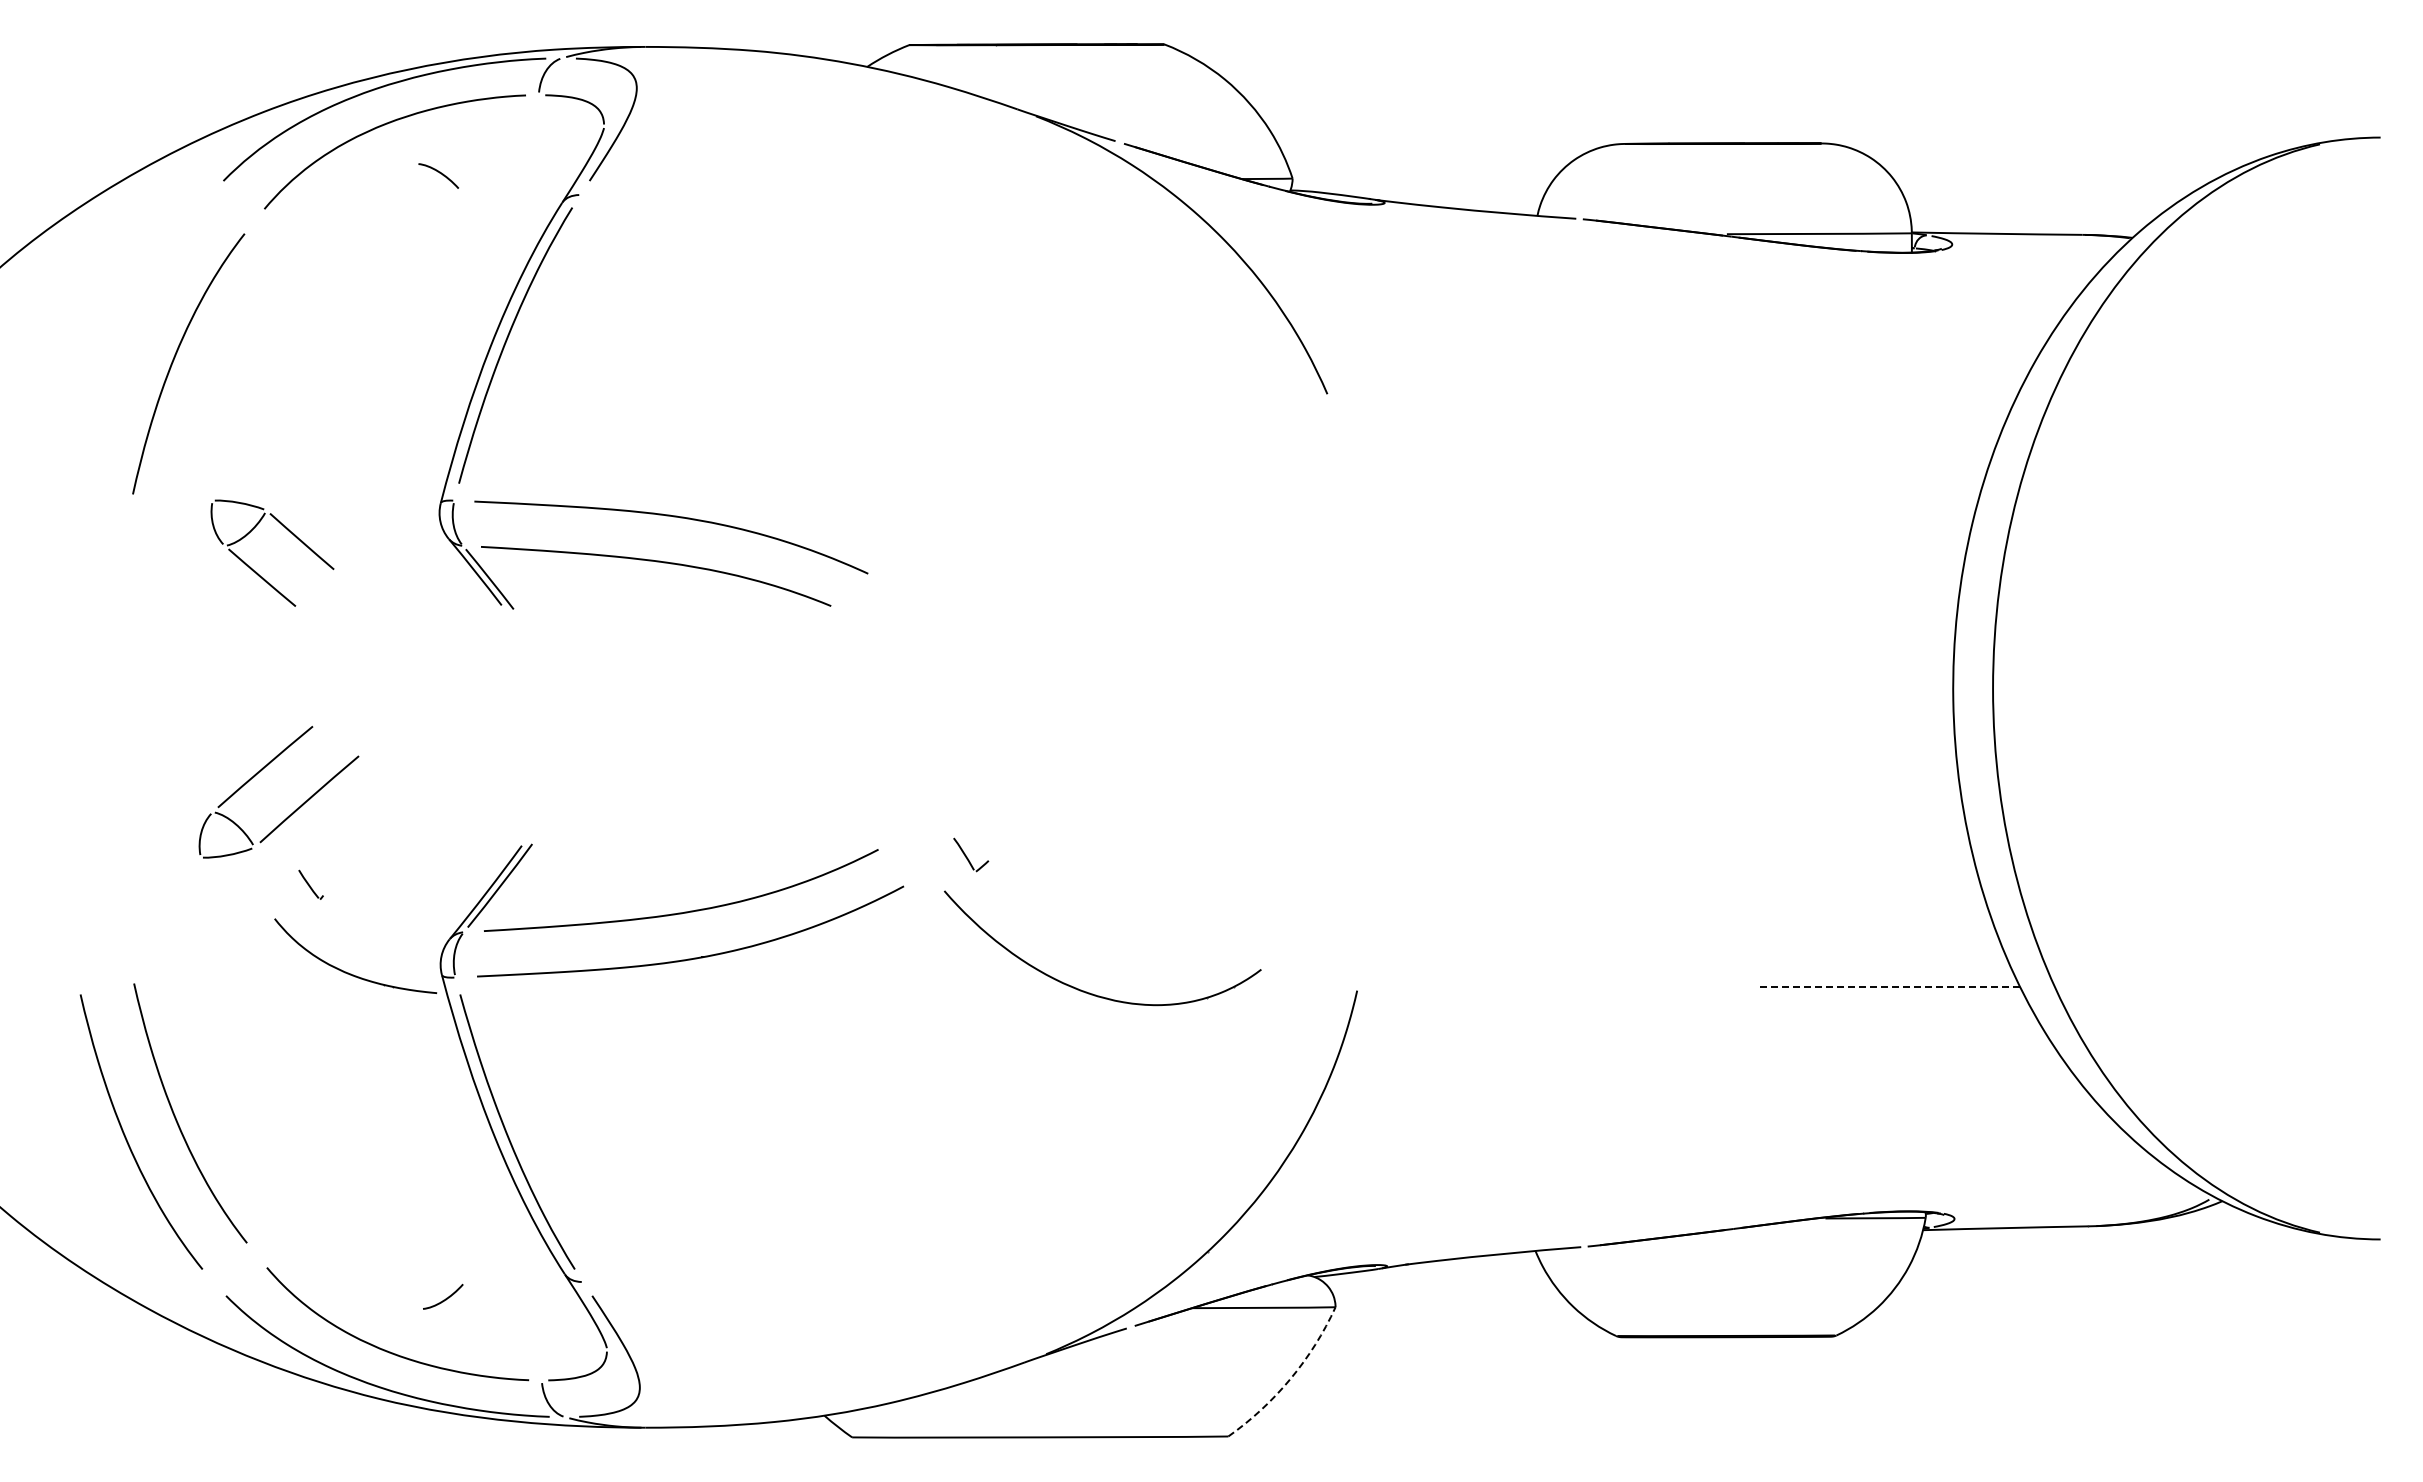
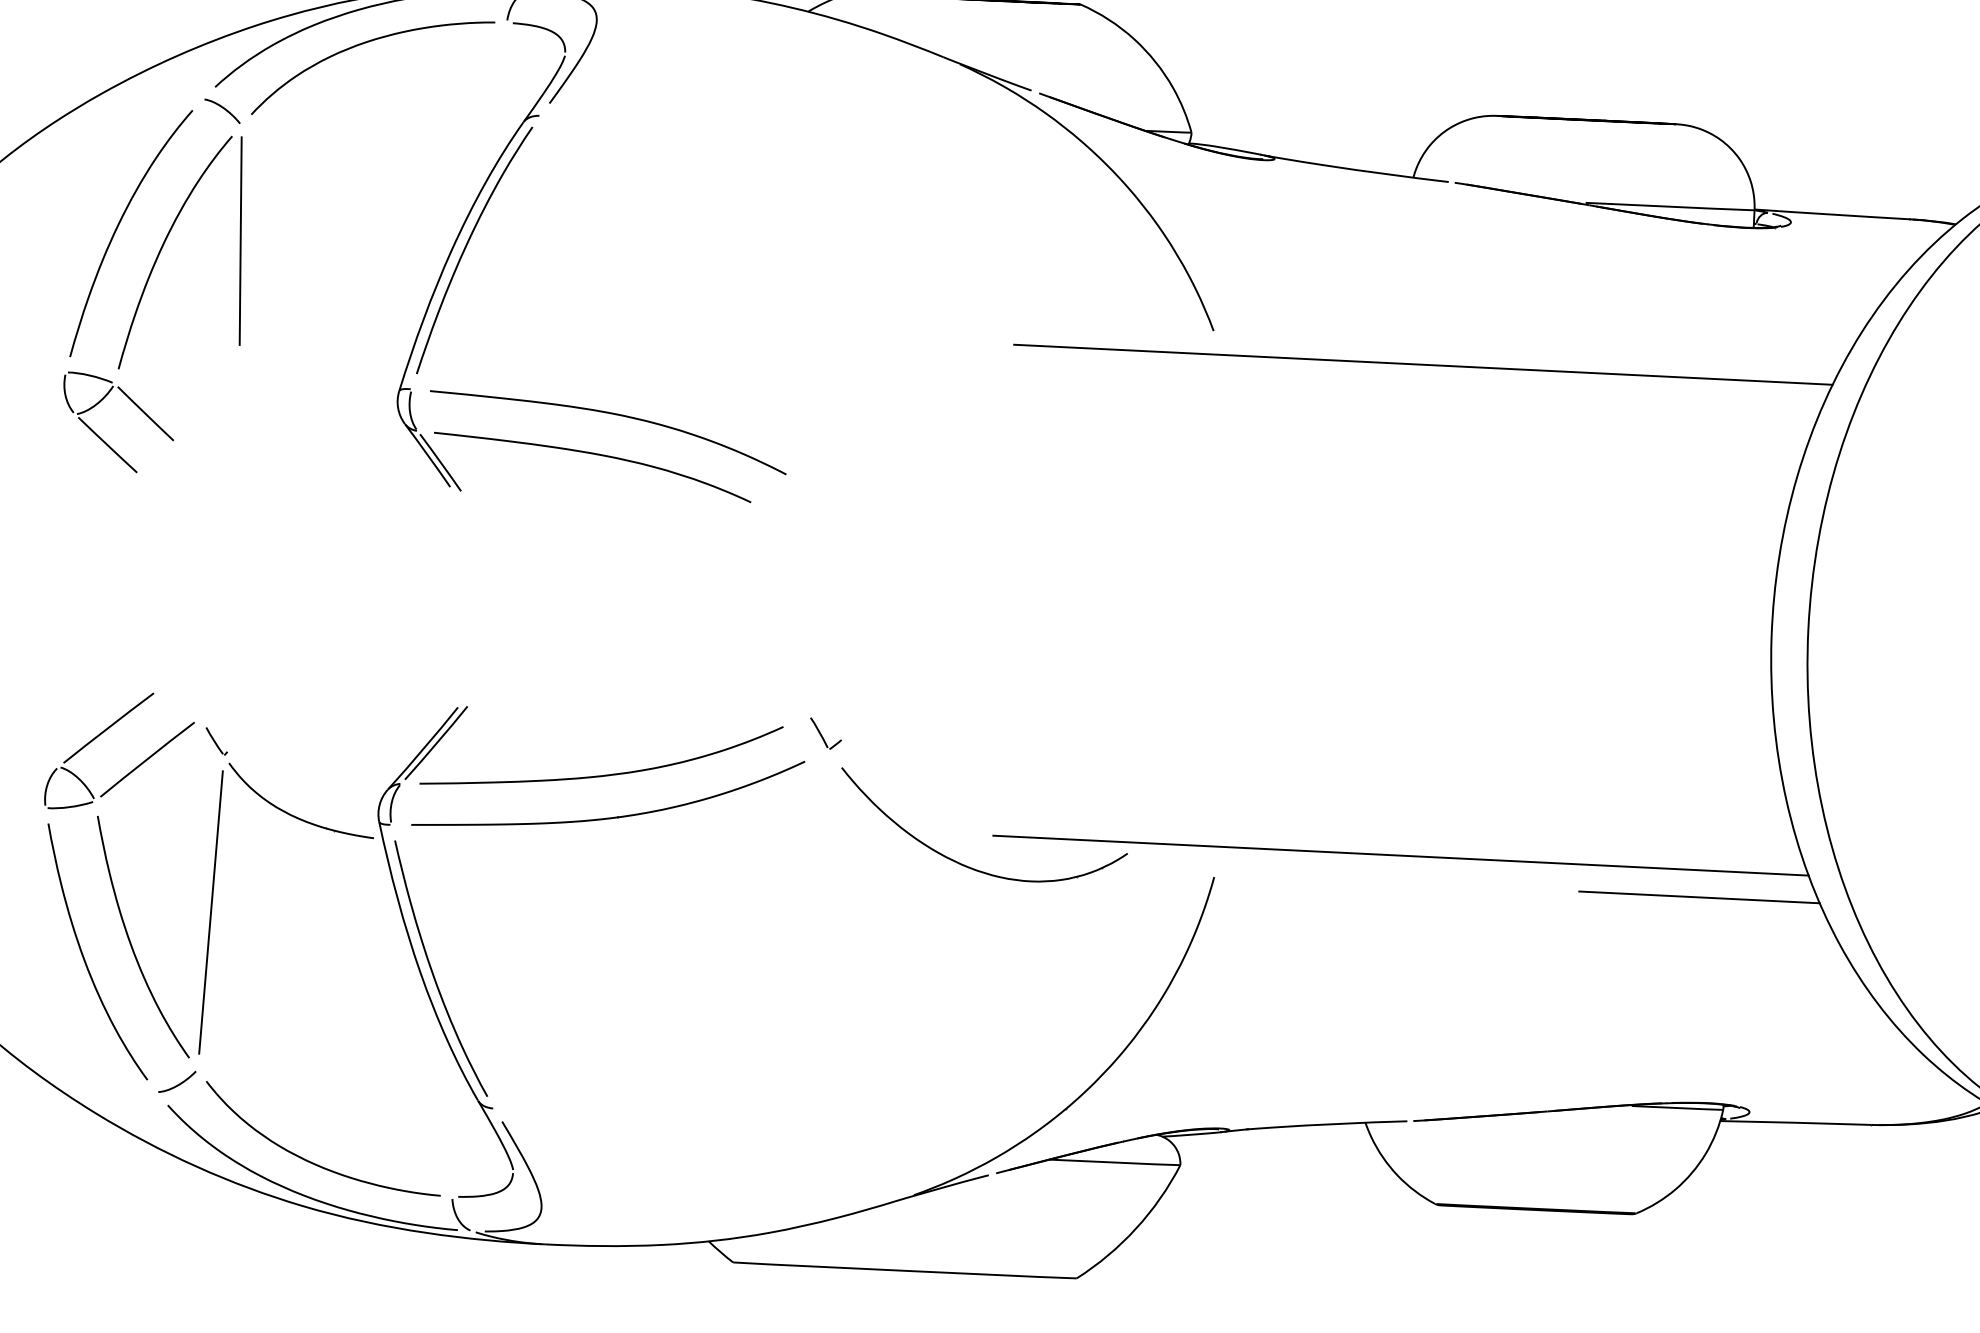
curve: (439, 173) -> (223, 109), moved
curve: (125, 338) -> (118, 226), added
line: (259, 347) -> (240, 240), added
line: (1558, 419) -> (1423, 364), added
part: (256, 571) -> (102, 439), moved
part: (295, 809) -> (134, 768), moved
part: (971, 854) -> (826, 733), moved
part: (310, 884) -> (216, 741), moved
line: (1559, 957) -> (1400, 855), added
line: (1888, 986) -> (1699, 897), dashed -> solid
line: (262, 1082) -> (210, 912), added
curve: (445, 1298) -> (179, 1083), moved
arc: (1290, 1378) -> (1136, 1228), dashed -> solid

